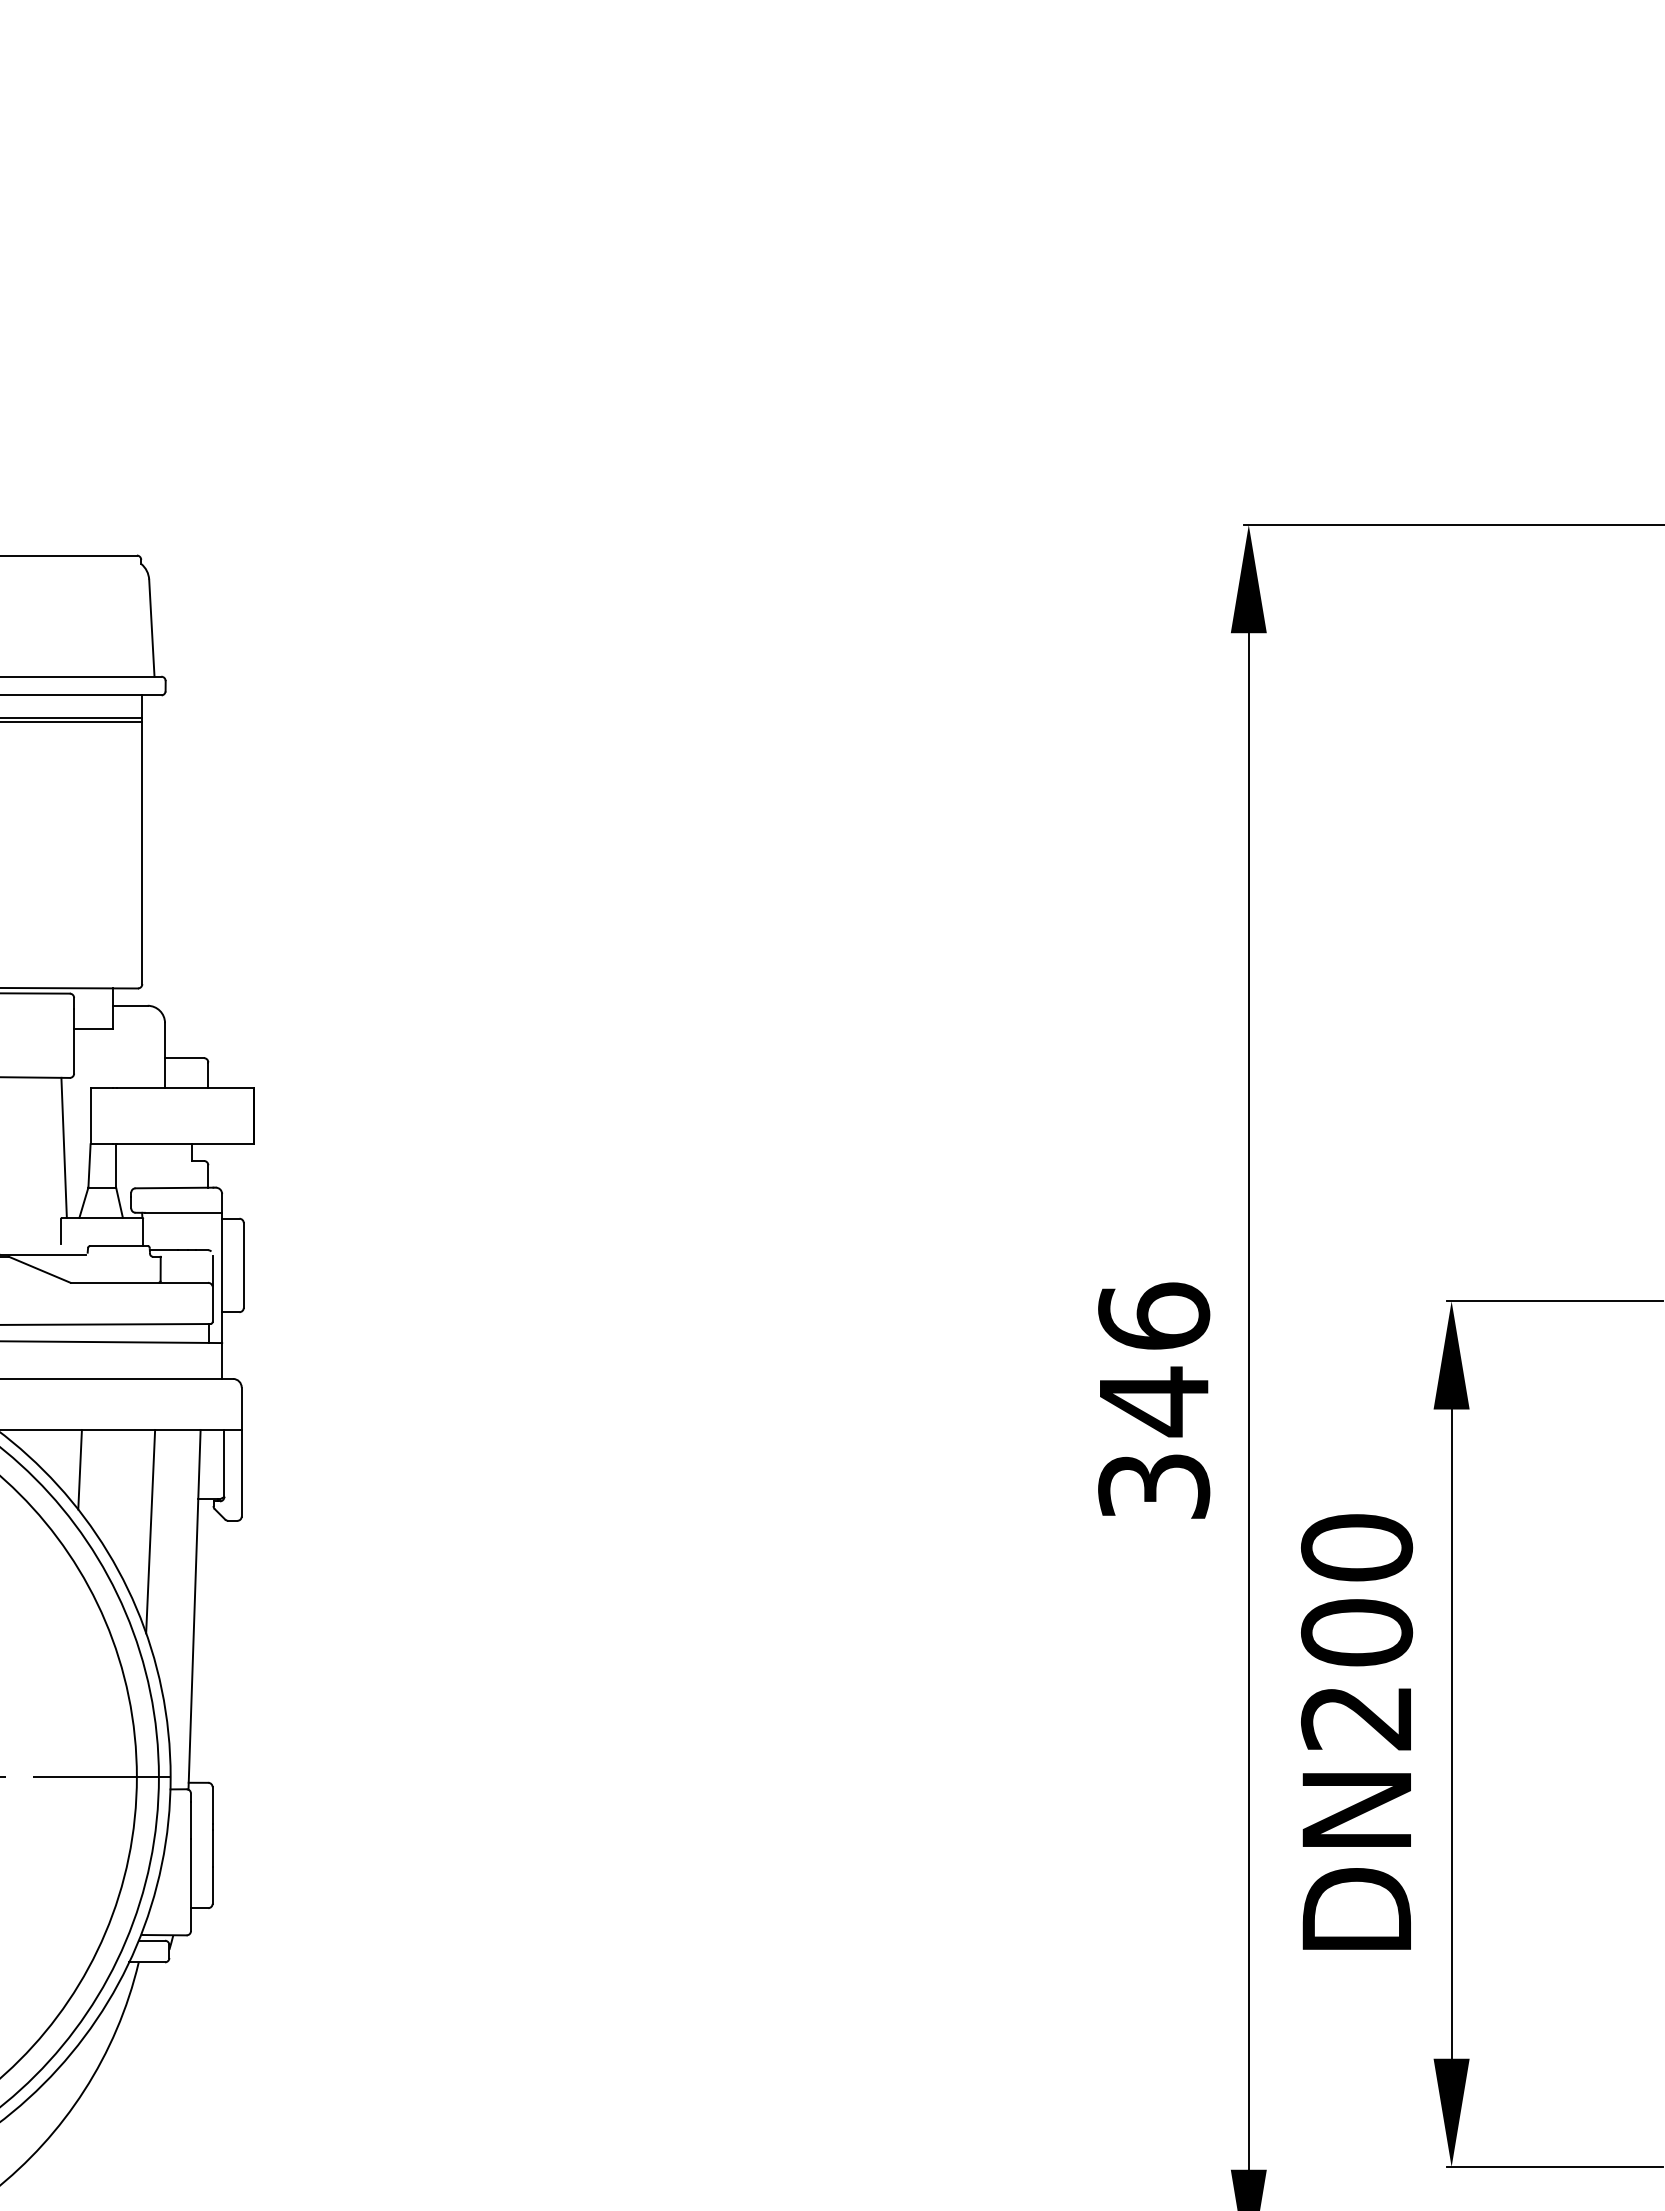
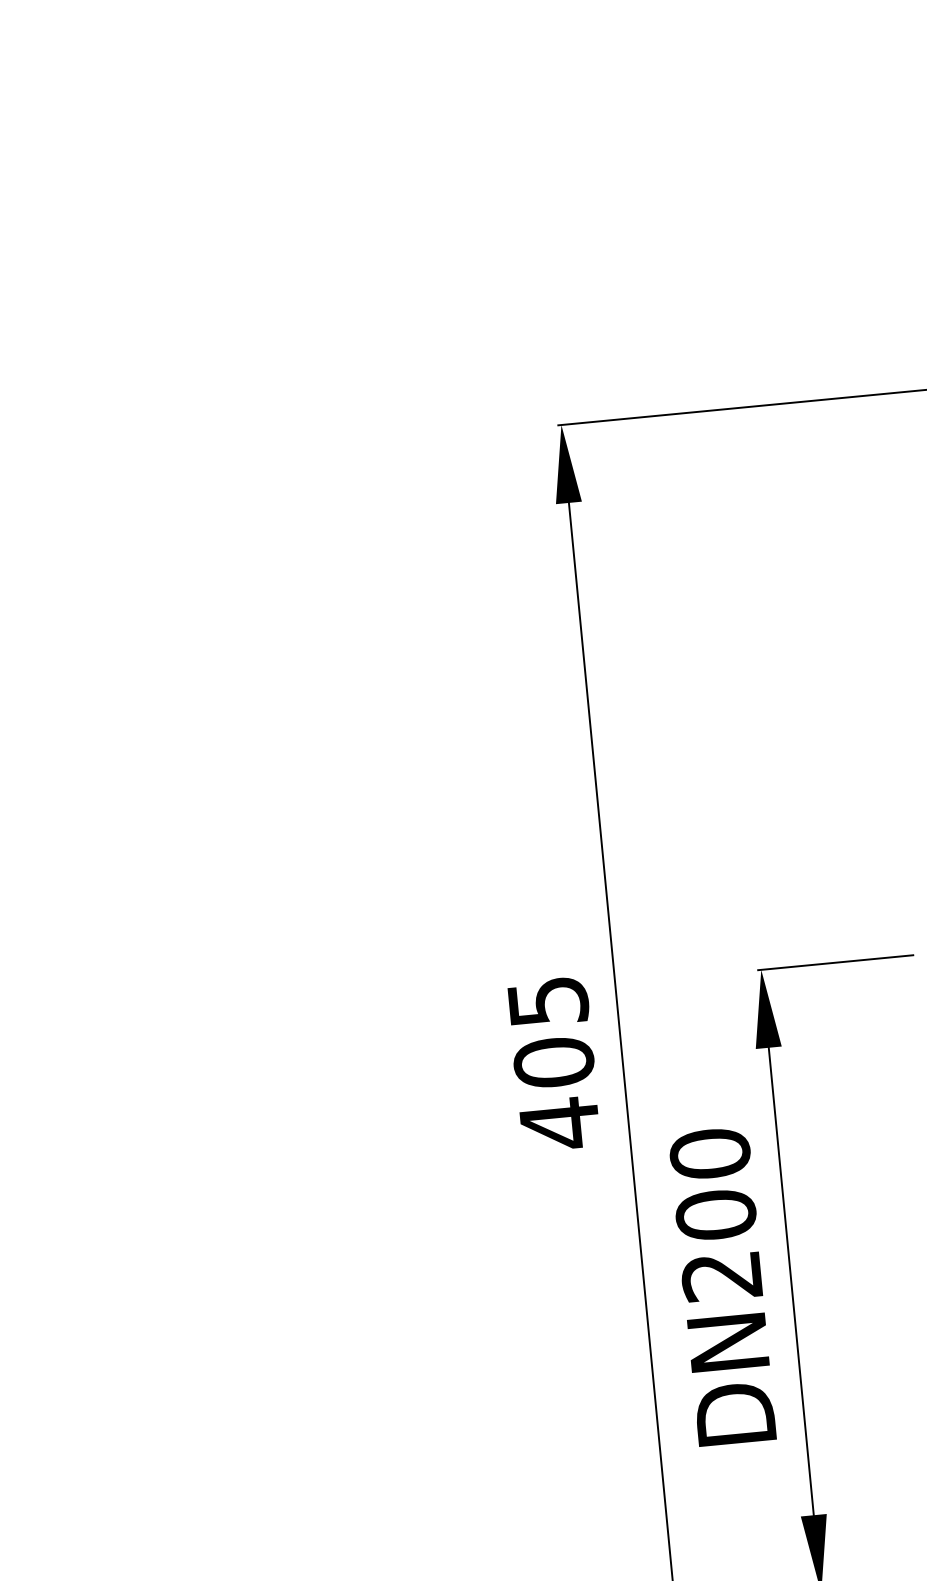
text: (1154, 1402) -> (554, 1063), 346 -> 405

